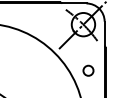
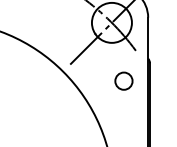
circle: (88, 70) -> (123, 80), moved

